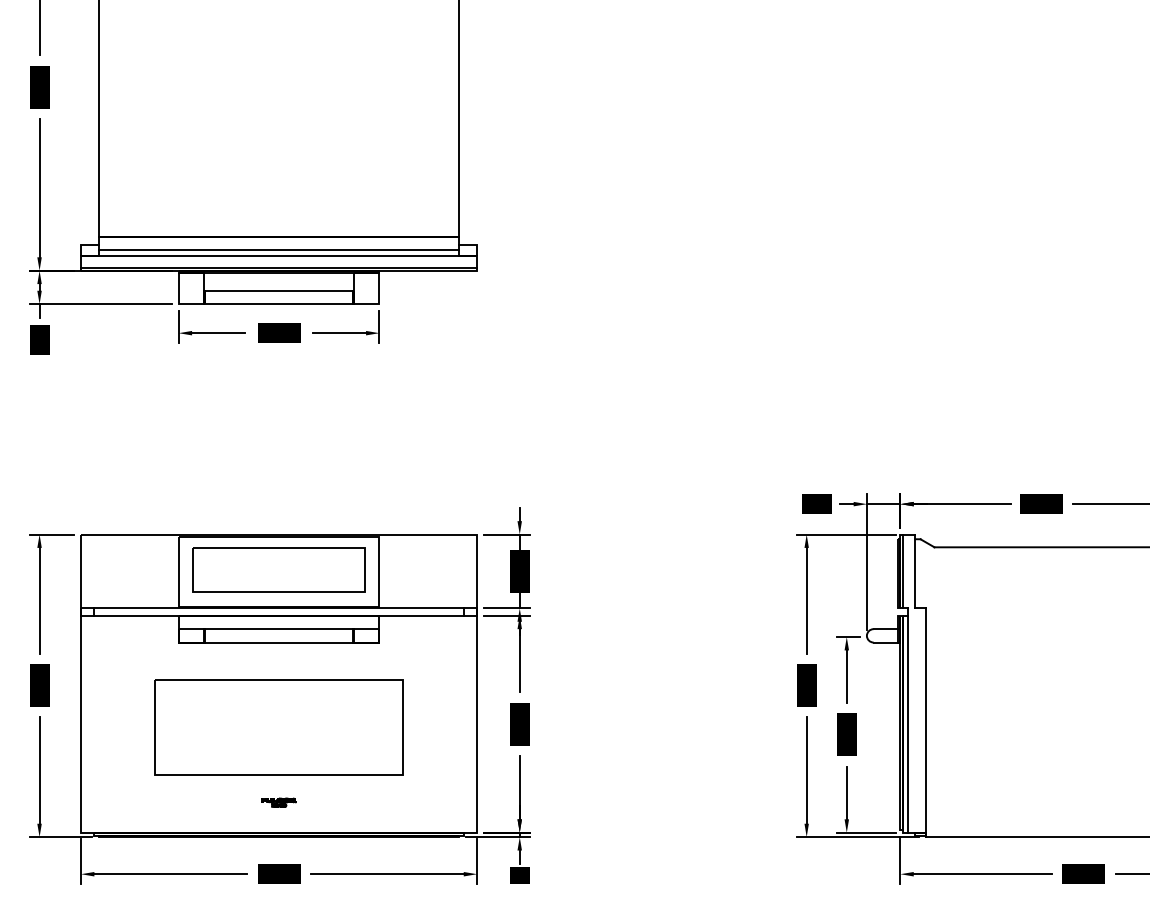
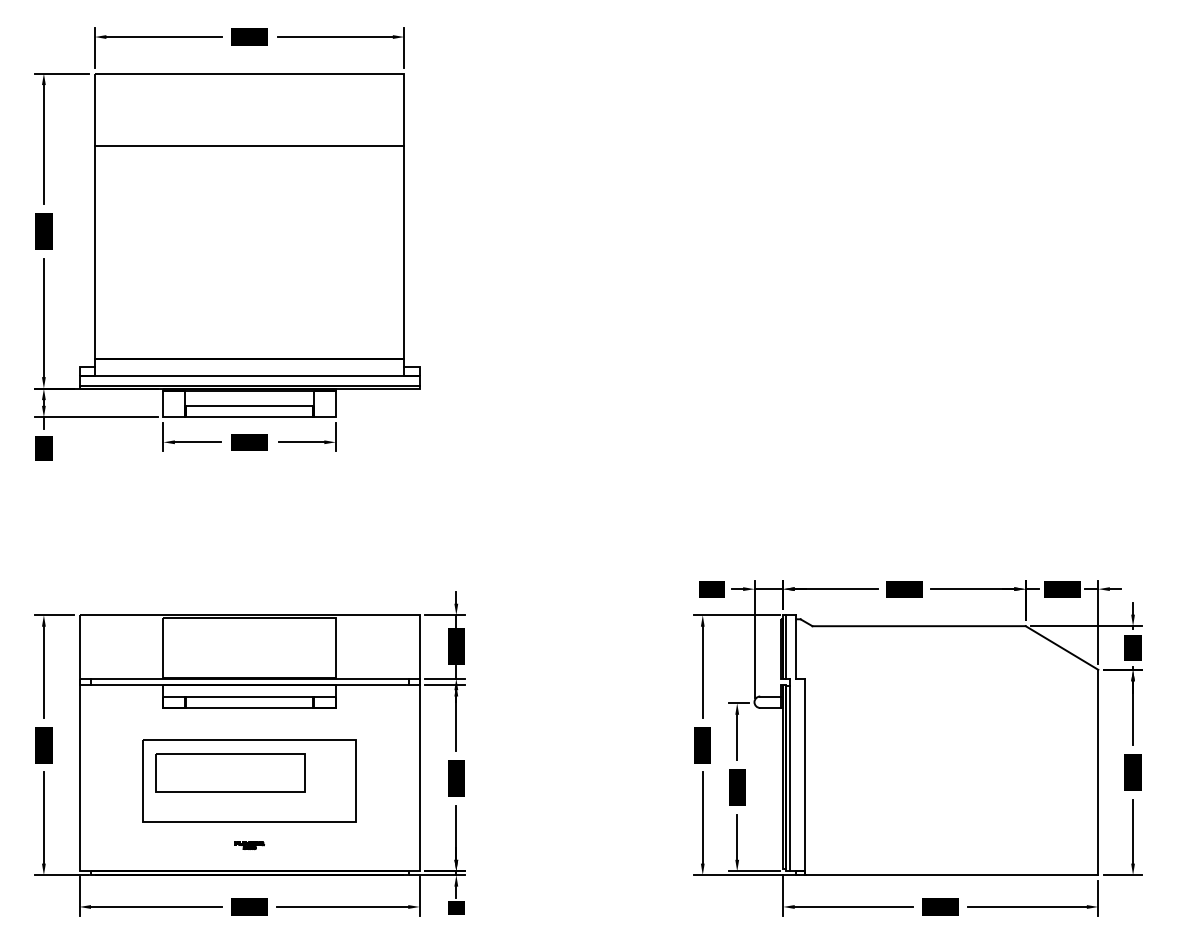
line: (278, 250) -> (249, 371), removed
part: (278, 569) -> (230, 772), moved

